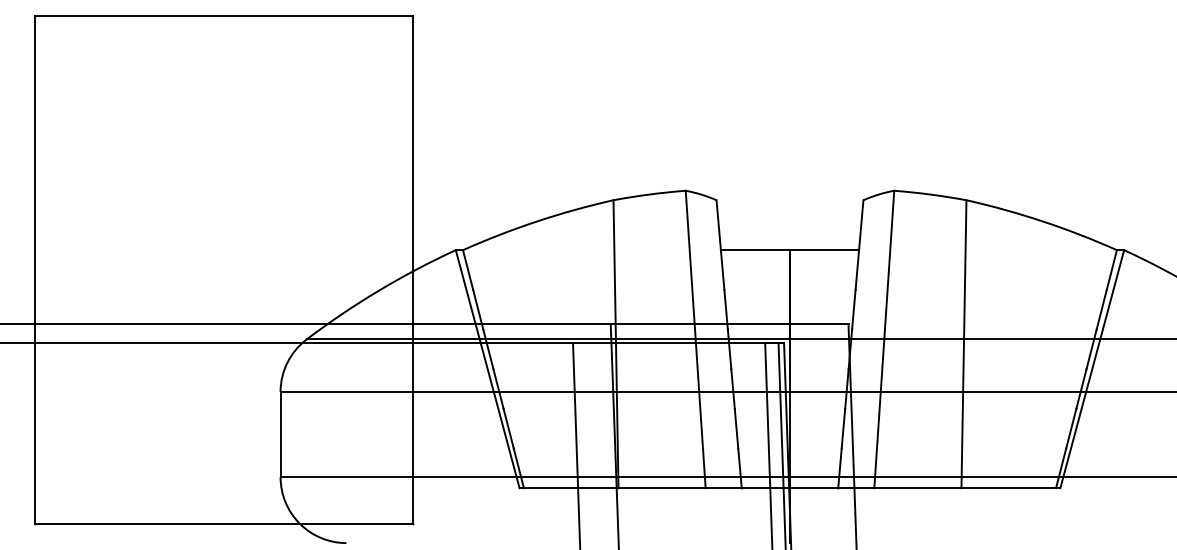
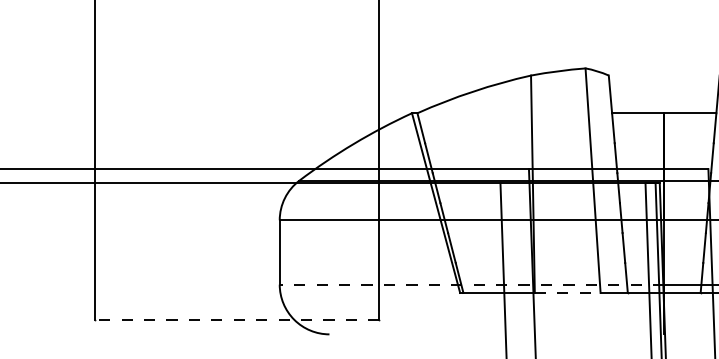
line: (535, 477) -> (472, 284), solid -> dashed
line: (662, 488) -> (568, 293), solid -> dashed
line: (223, 524) -> (236, 320), solid -> dashed

